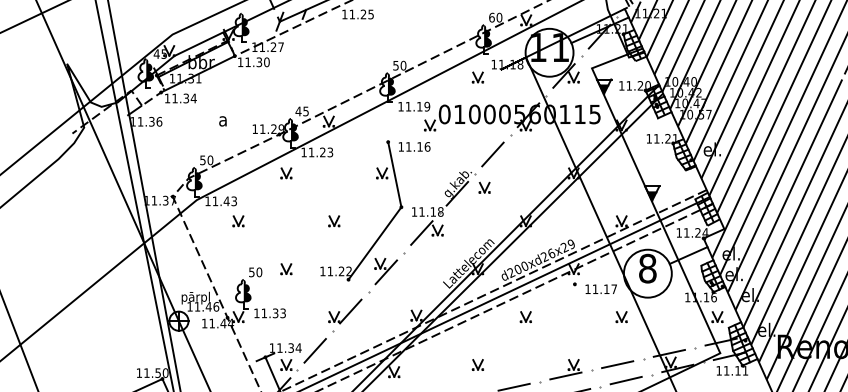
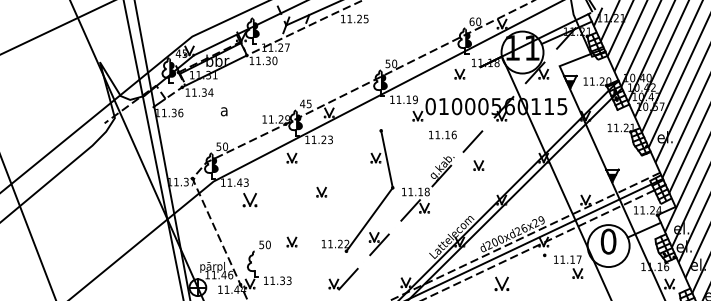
text: (222, 121) -> (223, 111), moved
text: (414, 146) -> (442, 134), moved
part: (484, 187) -> (478, 165), moved
part: (238, 221) -> (250, 200), size x1.4
part: (334, 221) -> (321, 192), moved
text: (647, 268) -> (608, 241), 8 -> 0
fill: (247, 290) -> (257, 260), removed
part: (525, 317) -> (501, 284), size x1.4
part: (621, 317) -> (577, 273), moved

